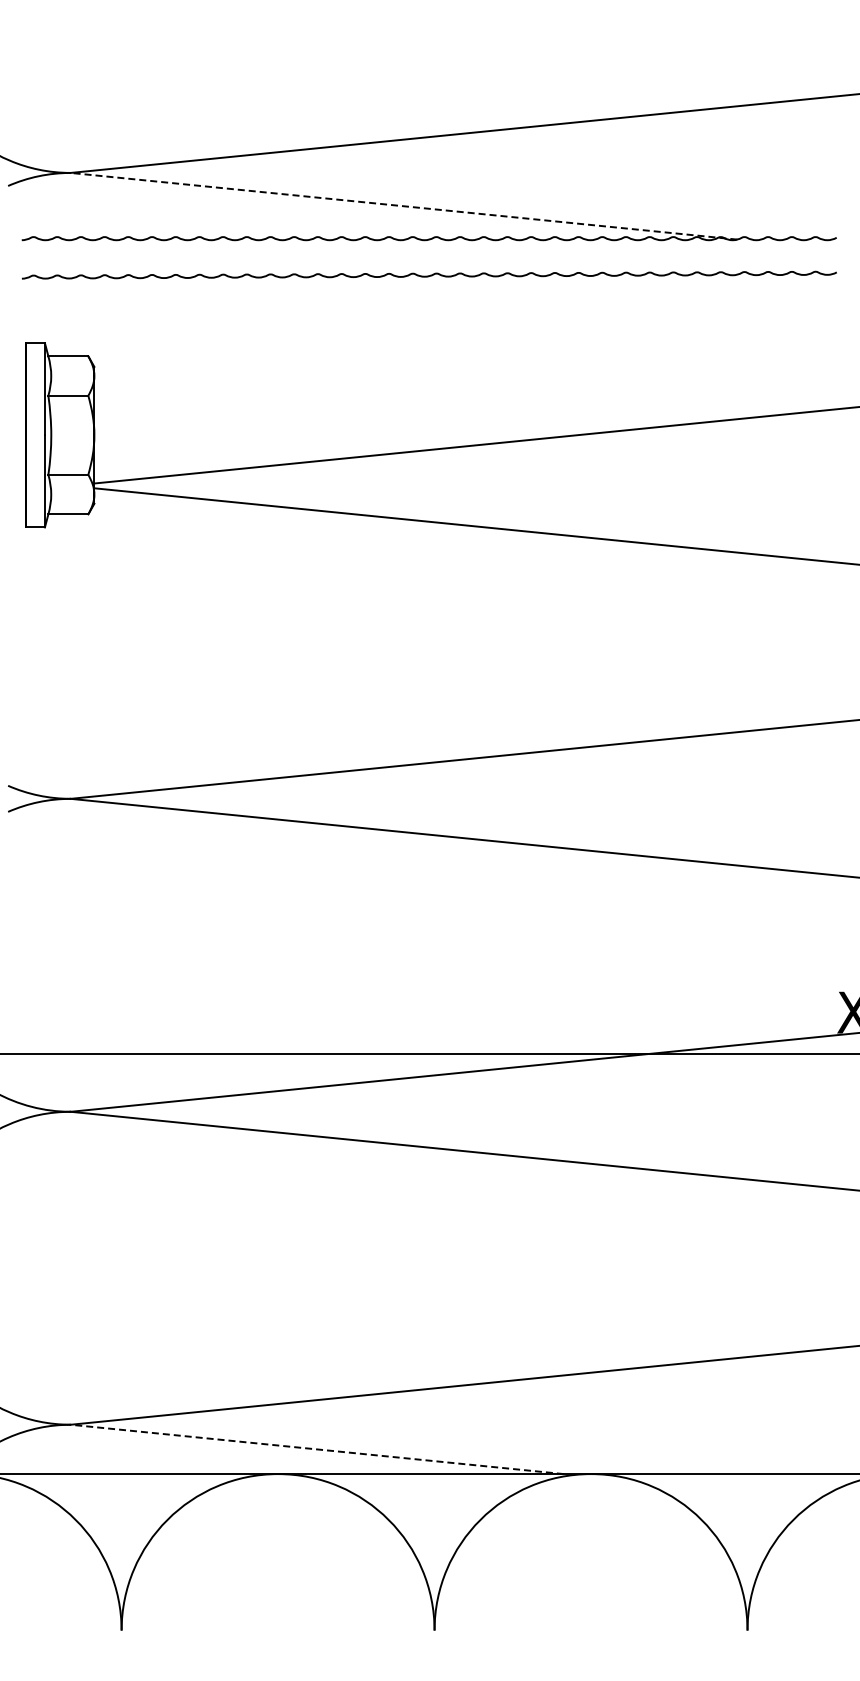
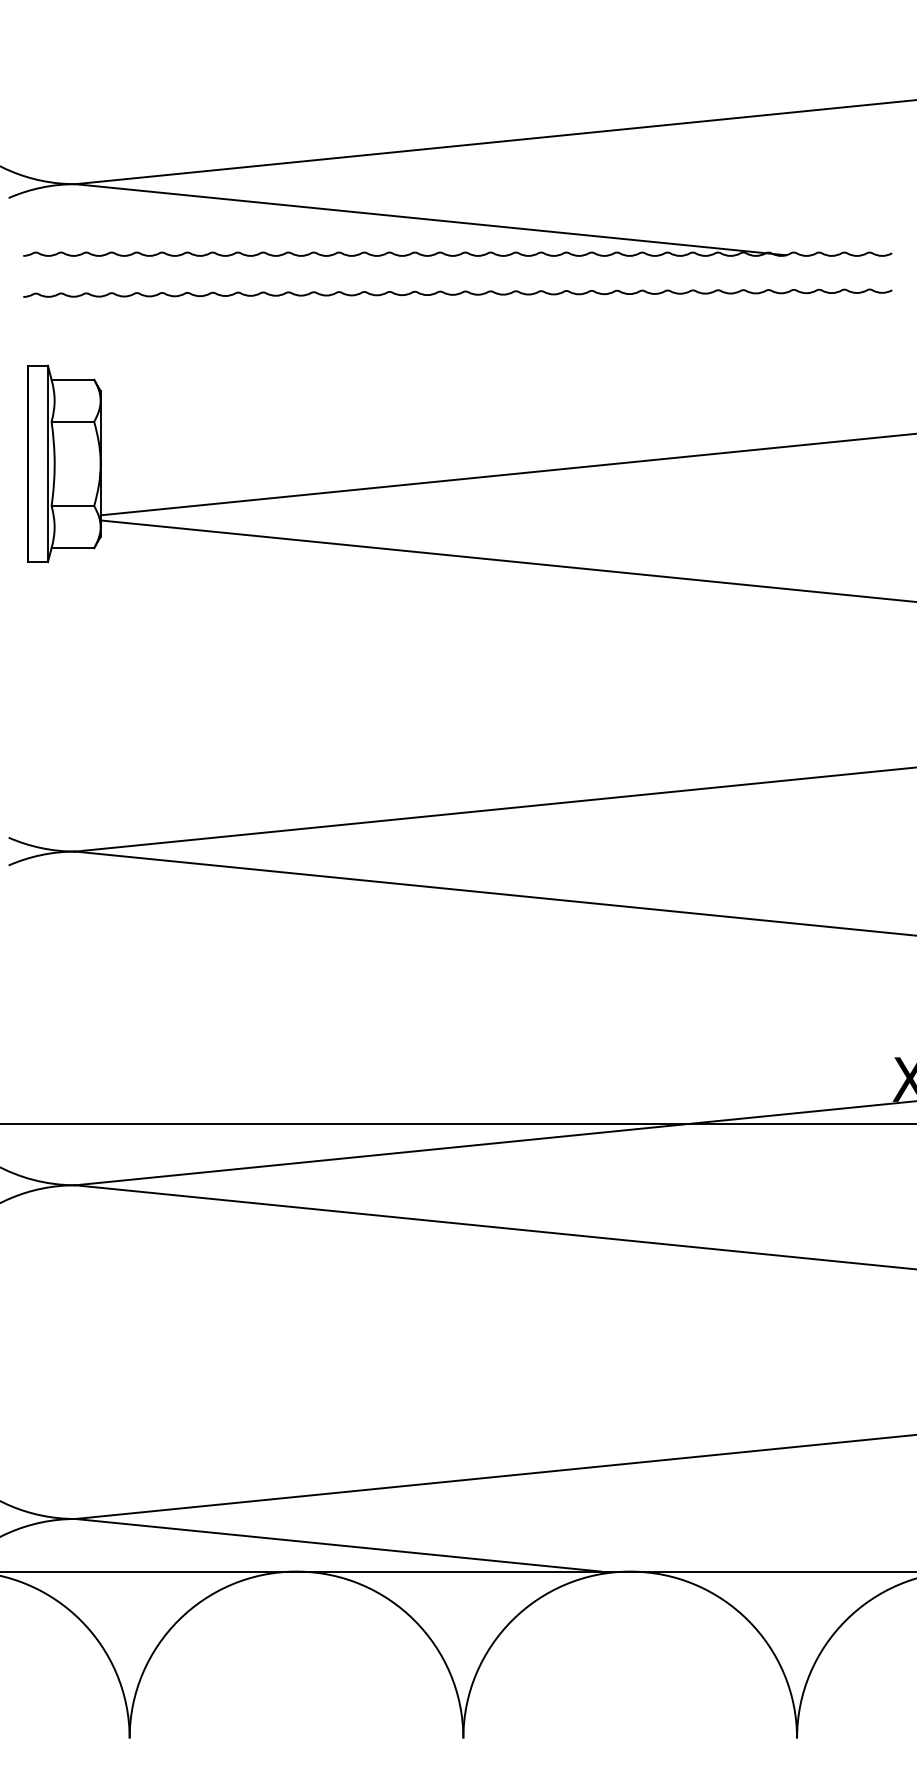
line: (404, 206) -> (431, 219), dashed -> solid
line: (317, 1449) -> (338, 1545), dashed -> solid

